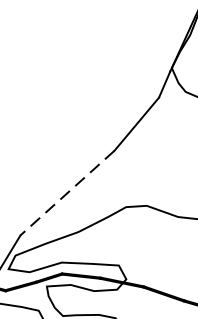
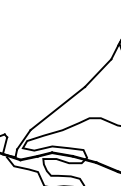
line: (66, 193) -> (57, 108), dashed -> solid

